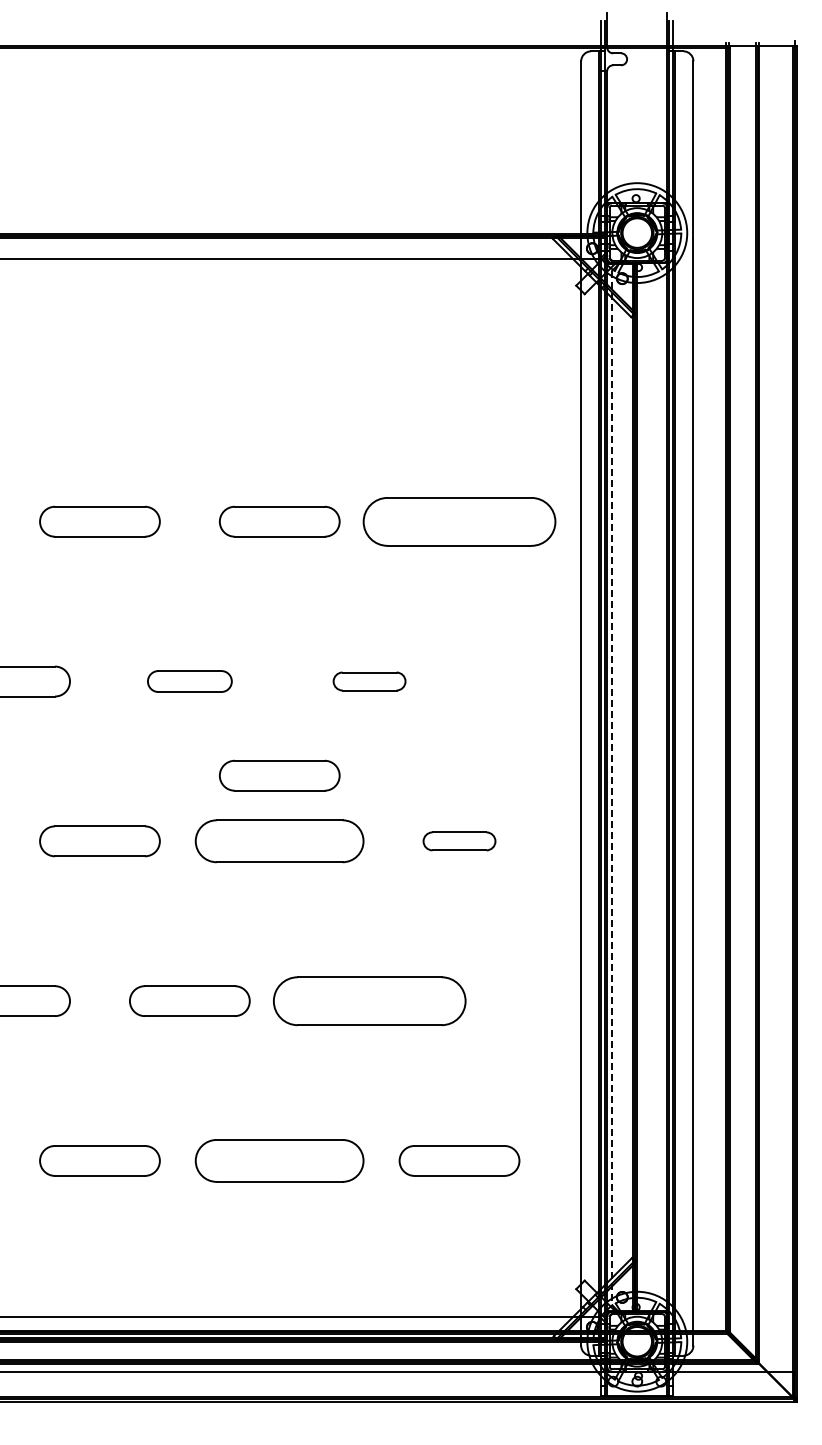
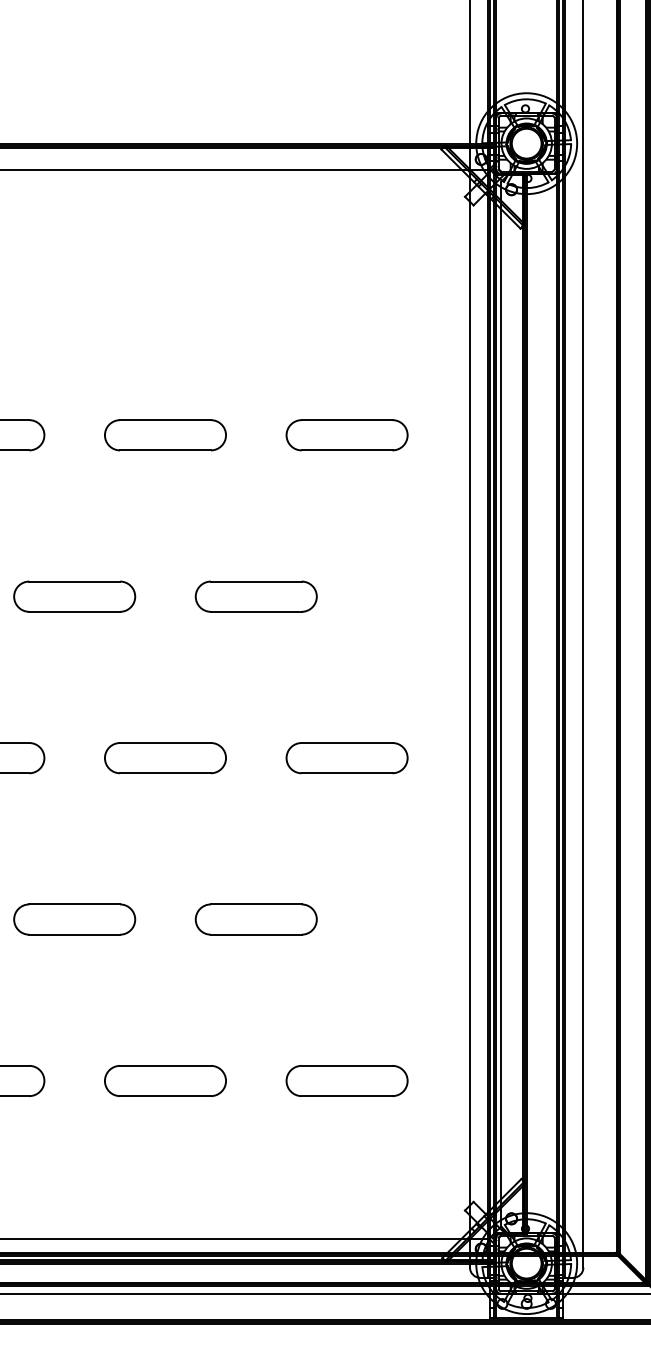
part: (459, 521) -> (347, 435), size x0.62
part: (189, 681) -> (74, 596), size x1.43
part: (369, 681) -> (256, 596), size x1.67
part: (279, 775) -> (165, 691), removed
line: (612, 788) -> (501, 704), dashed -> solid
part: (279, 841) -> (165, 758), size x0.71
part: (459, 841) -> (347, 758), size x1.67
part: (369, 1000) -> (256, 918), size x0.62
part: (279, 1160) -> (165, 1080), size x0.71

